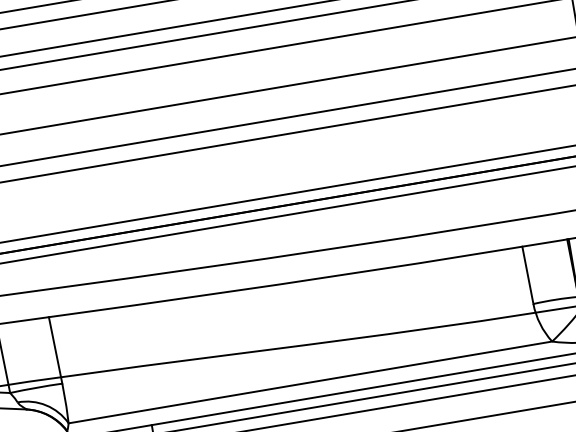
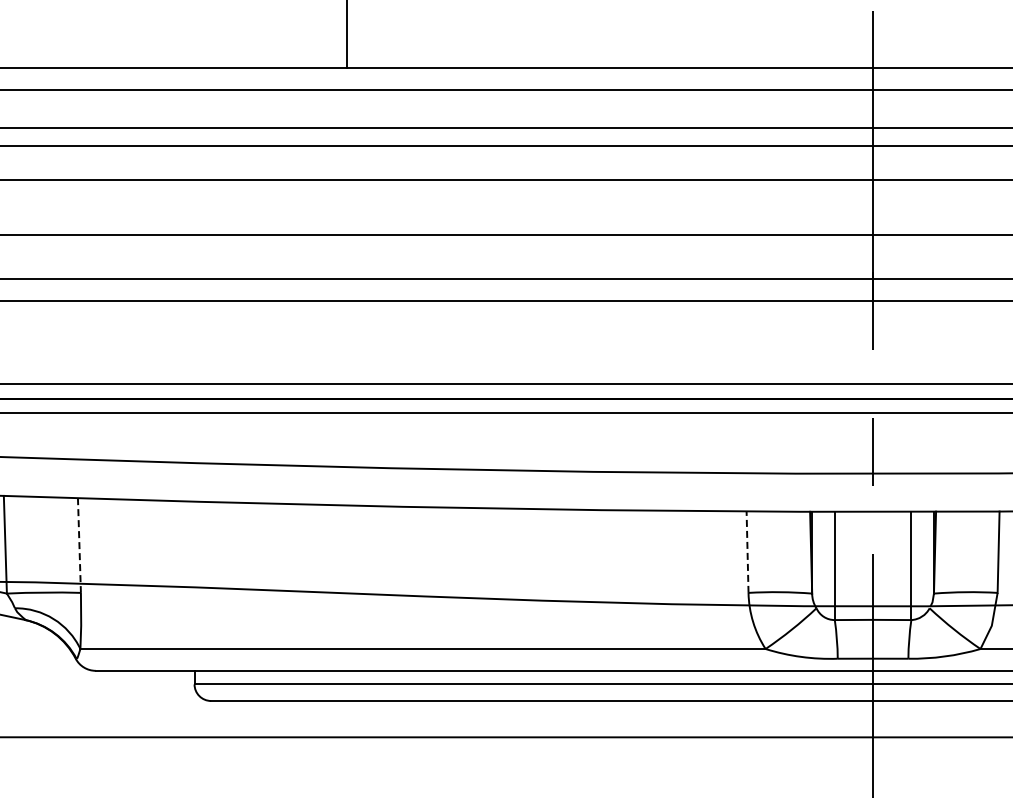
line: (527, 275) -> (747, 552), solid -> dashed
line: (55, 351) -> (79, 546), solid -> dashed

